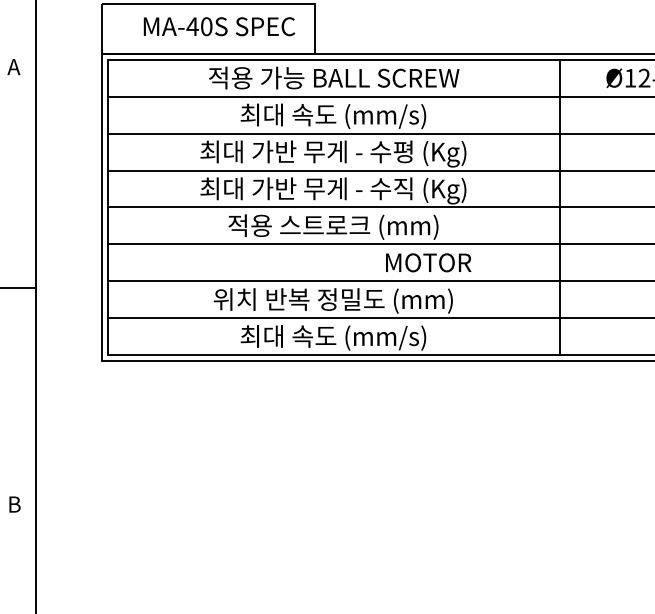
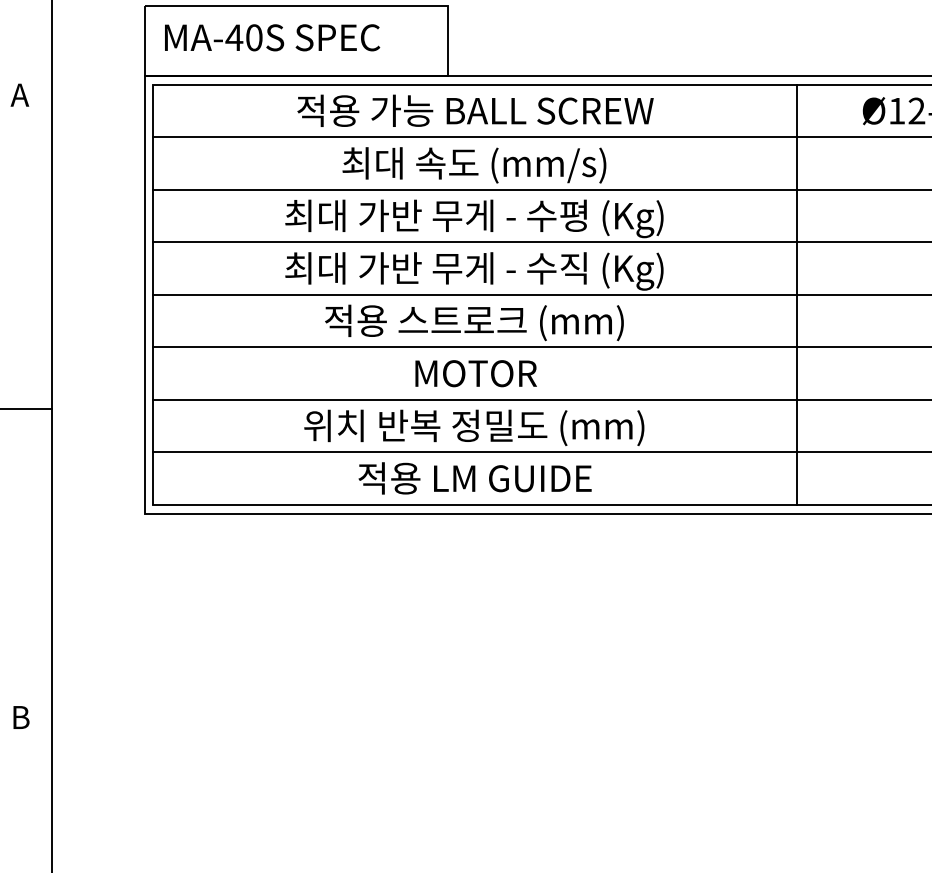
text: (219, 26) -> (272, 37), moved
text: (428, 262) -> (475, 373), moved
text: (333, 337) -> (474, 479), 최대 속도 (mm/s) -> 적용 LM GUIDE

